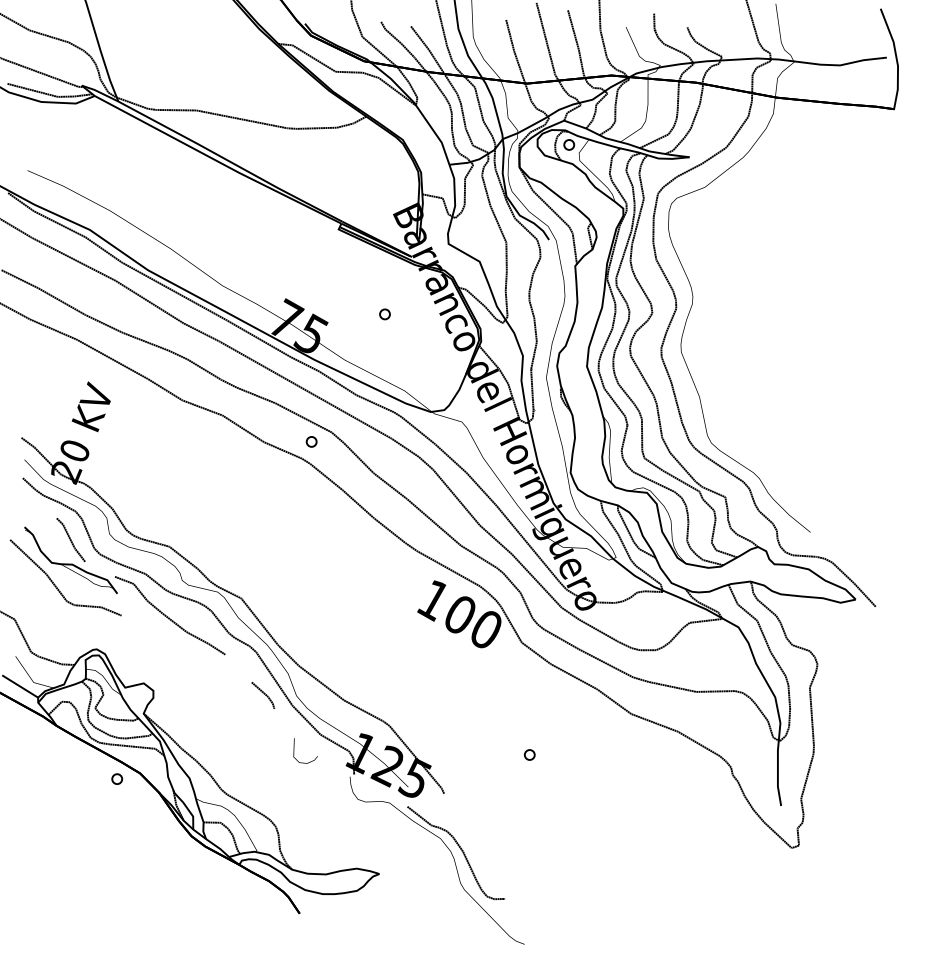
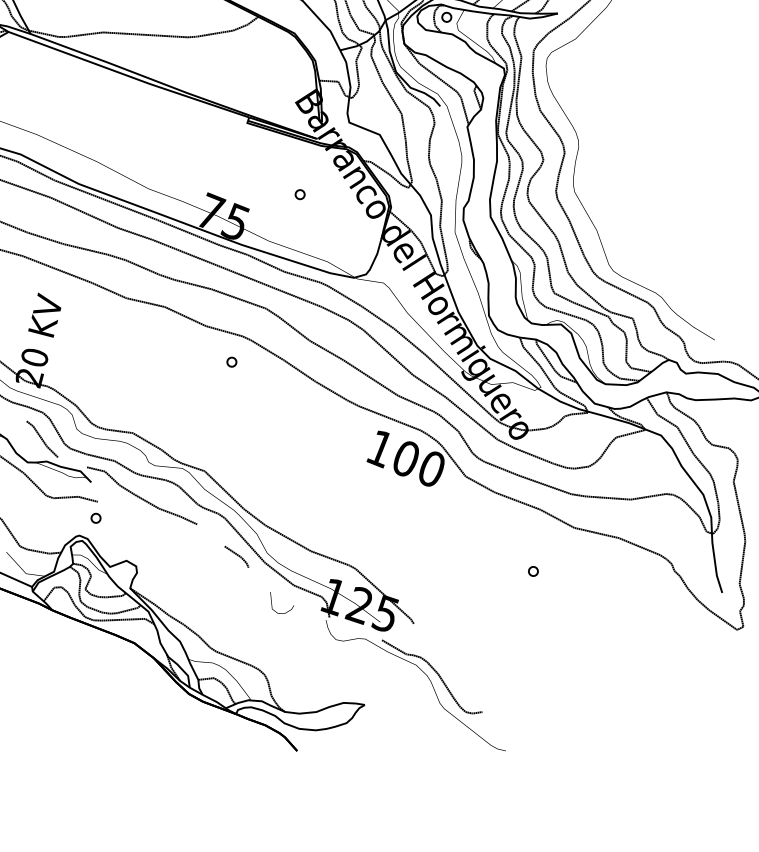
part: (311, 441) -> (231, 361), moved
part: (529, 754) -> (533, 571), moved
part: (116, 778) -> (95, 517), moved

